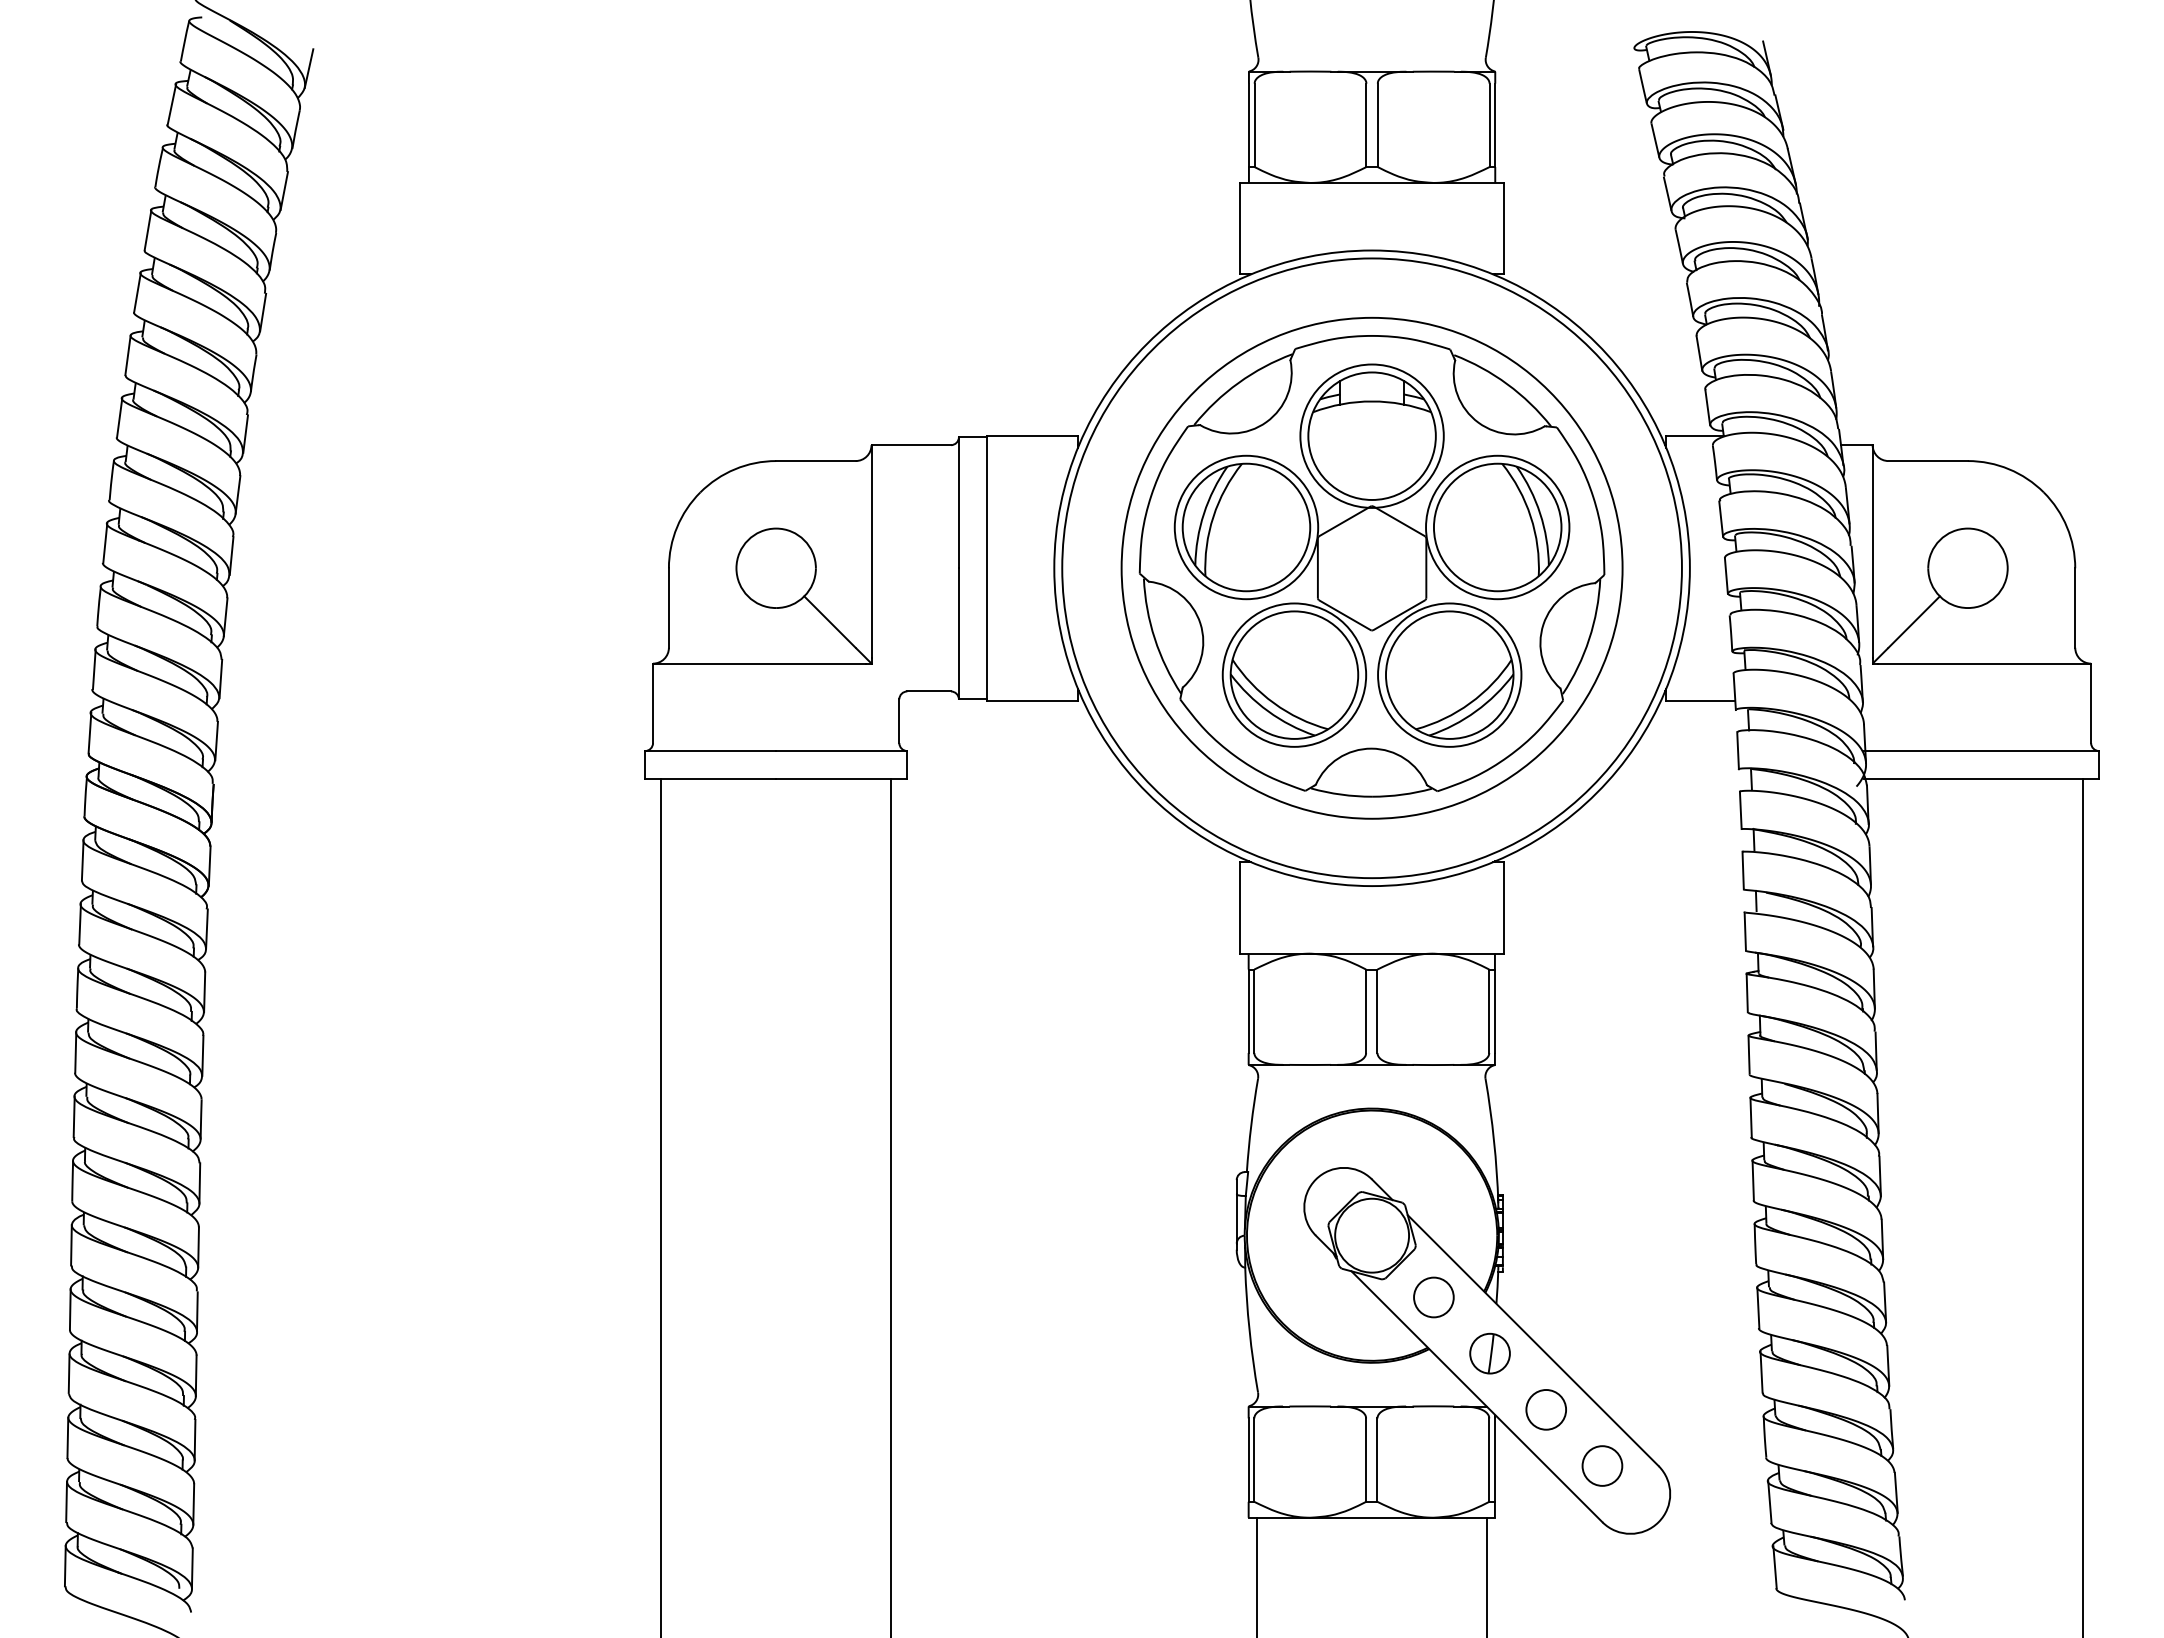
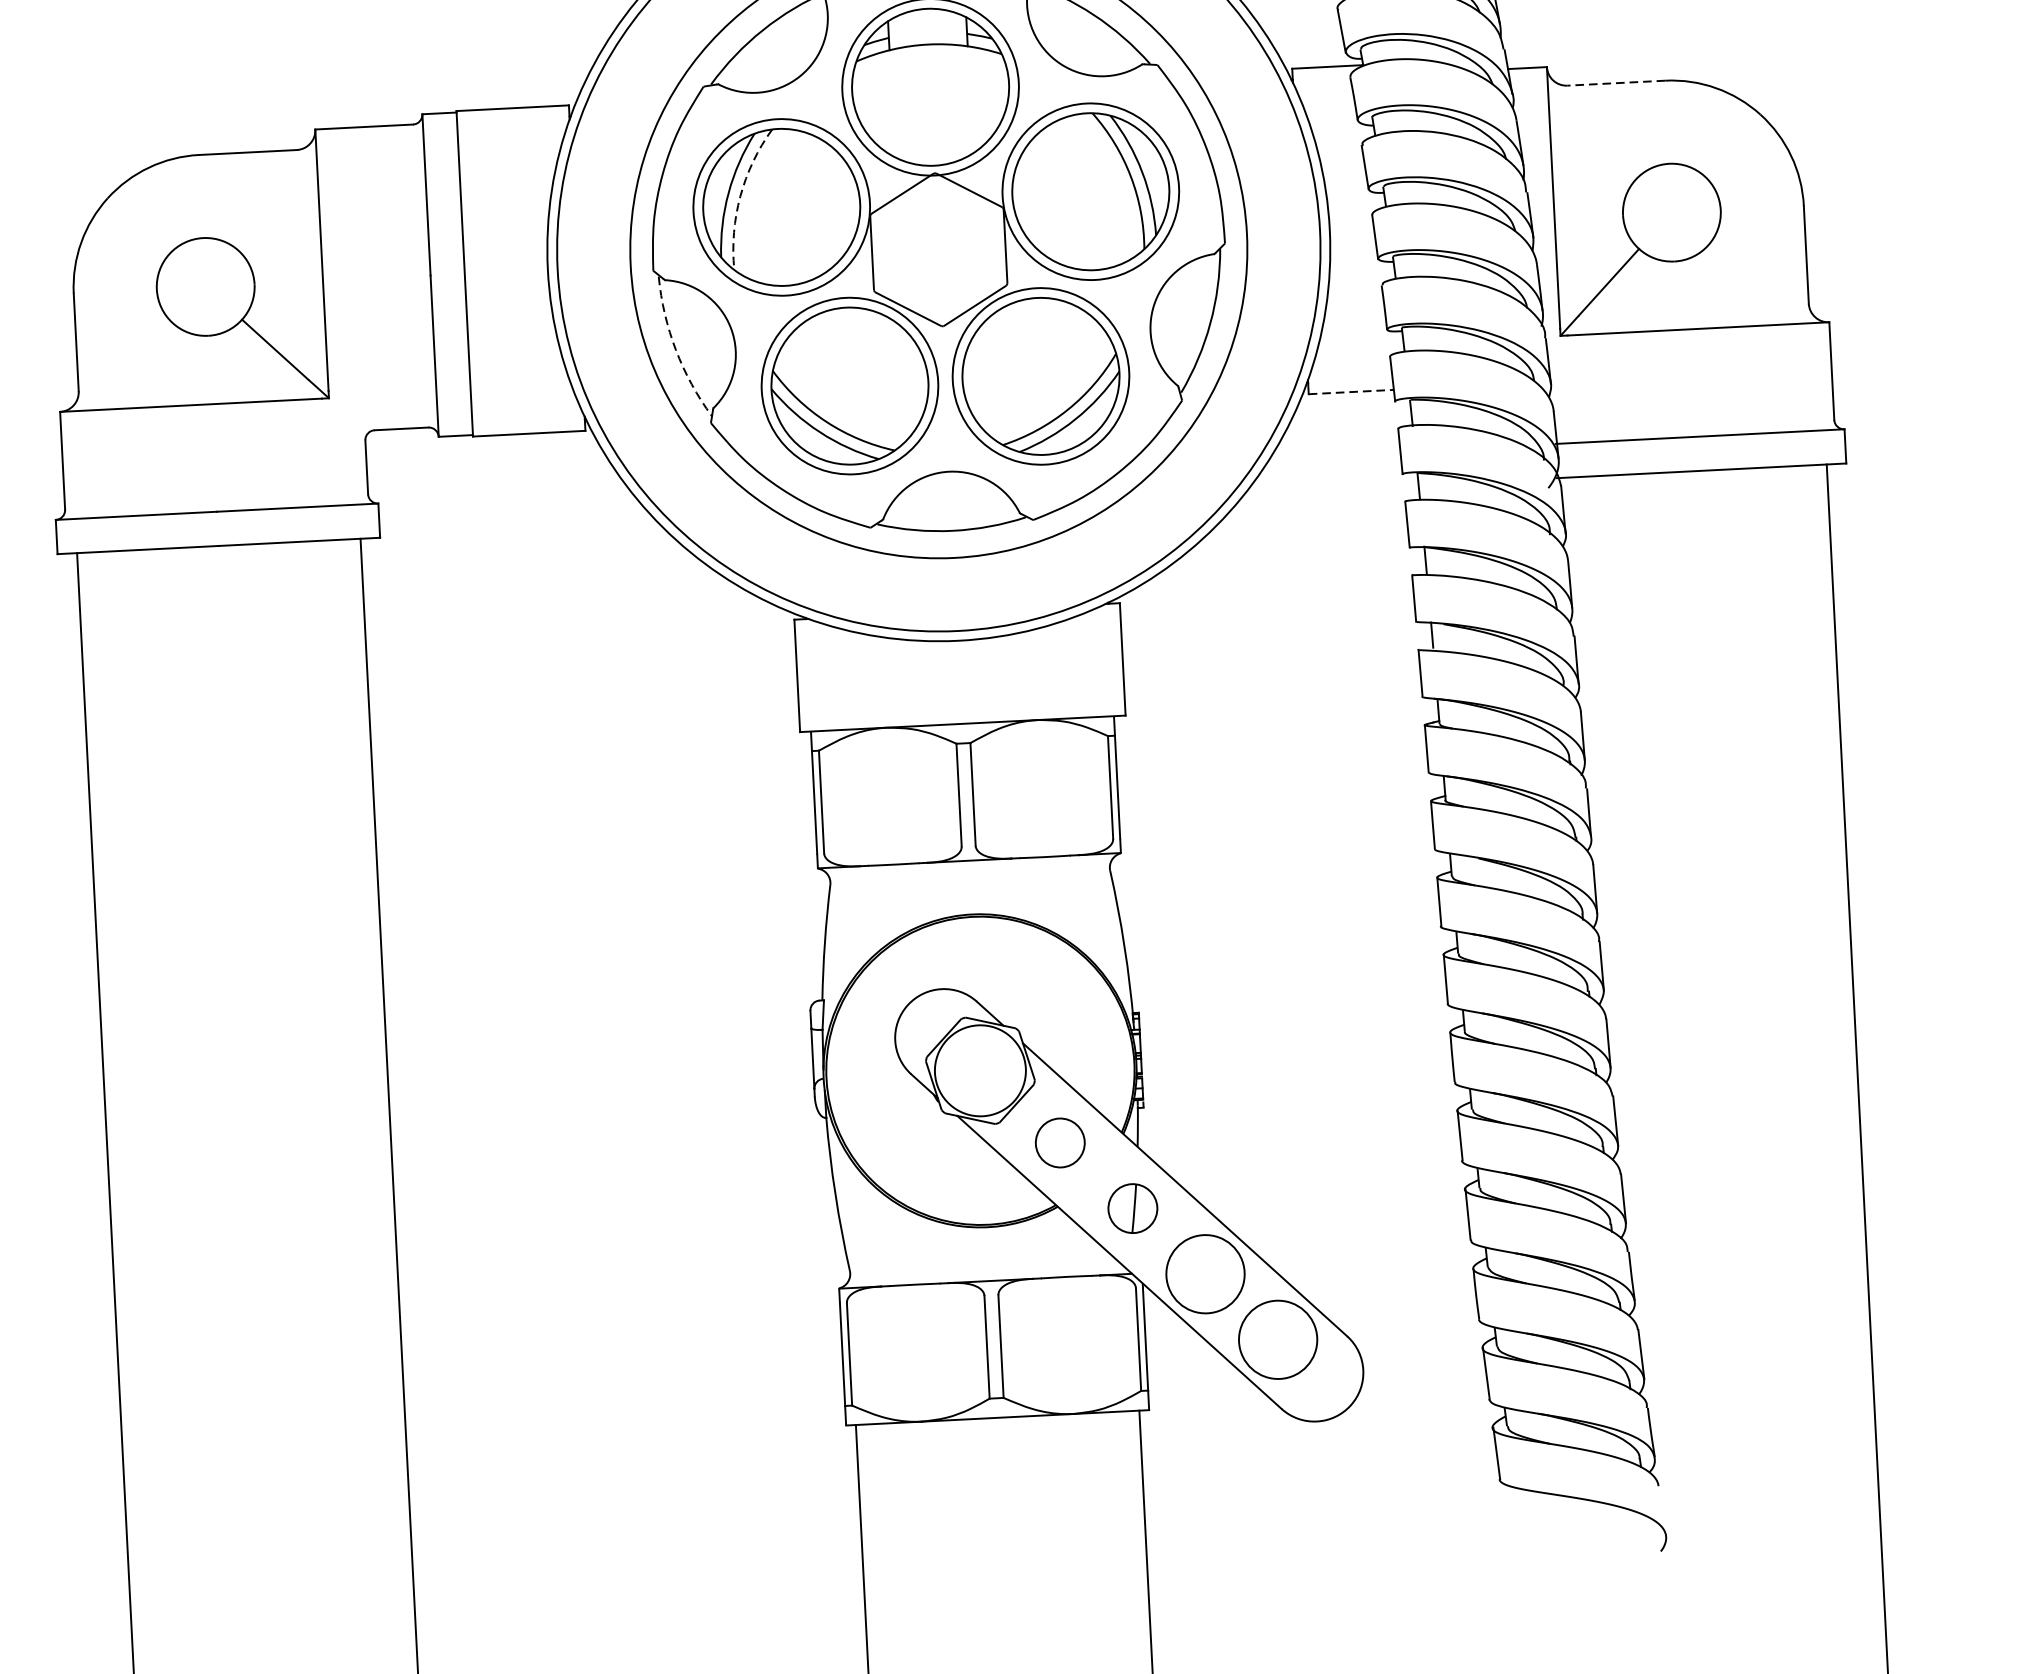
line: (1928, 461) -> (1616, 83), solid -> dashed
arc: (1213, 516) -> (740, 195), solid -> dashed
arc: (1154, 638) -> (675, 349), solid -> dashed
line: (1700, 700) -> (1351, 391), solid -> dashed
circle: (1546, 1409) -> (1205, 1273), size x1.6
circle: (1602, 1465) -> (1278, 1339), size x1.6

